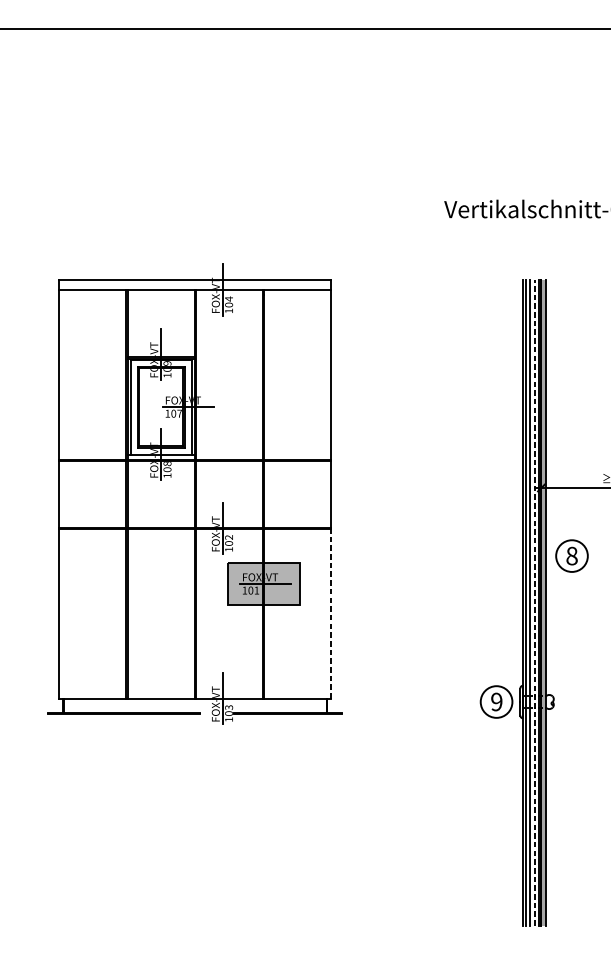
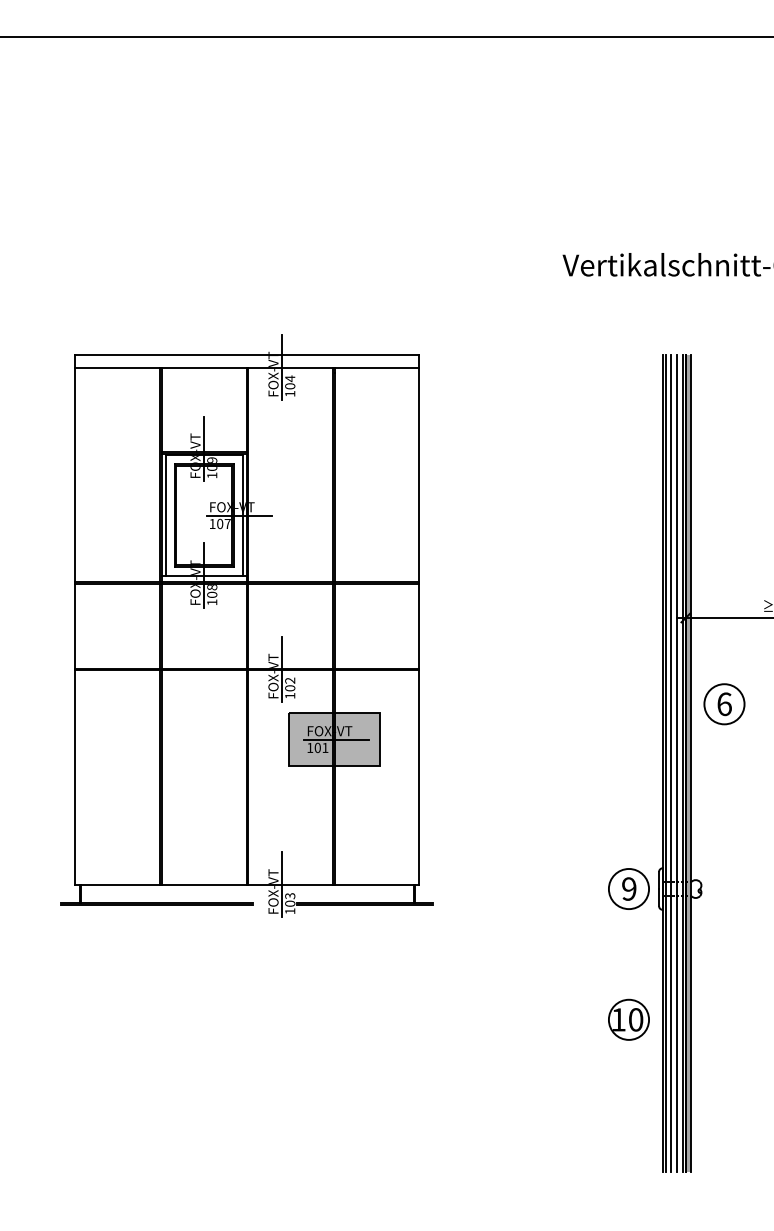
text: (572, 556) -> (724, 704), 8 -> 6
line: (534, 602) -> (677, 763), dashed -> solid
line: (331, 613) -> (419, 777), dashed -> solid
part: (496, 805) -> (628, 1019), added

